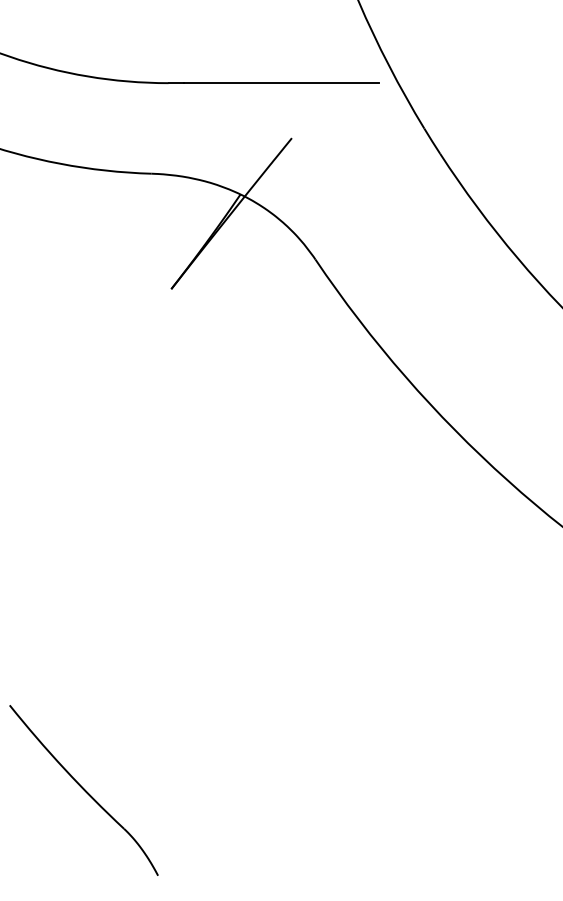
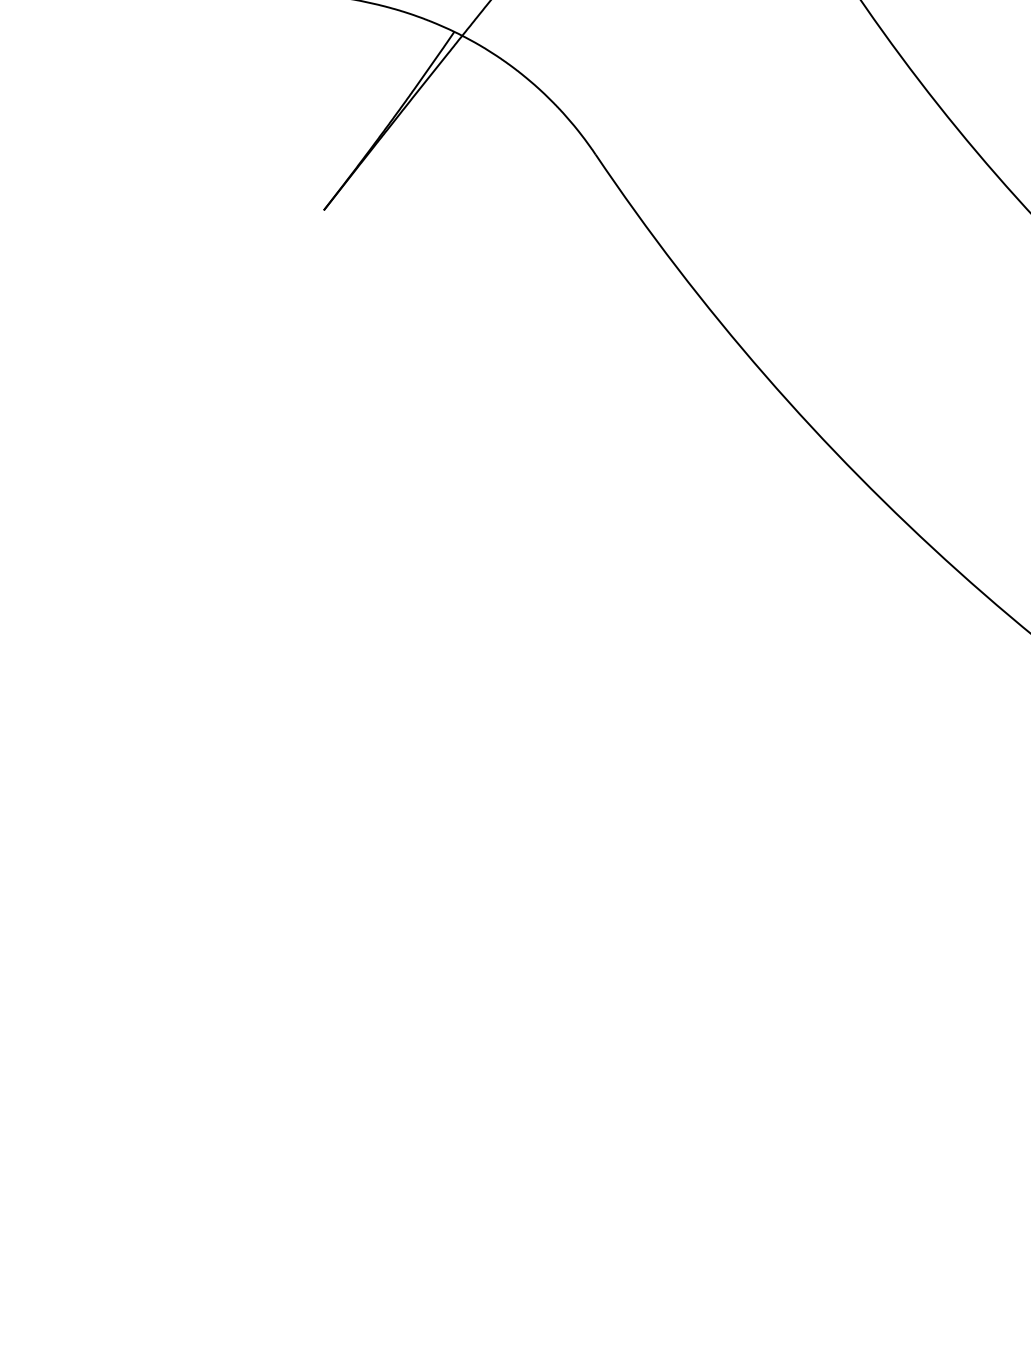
part: (83, 790) -> (158, 1155), removed

